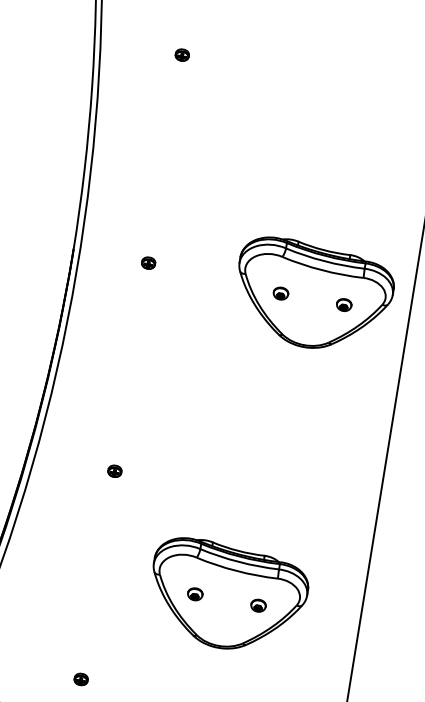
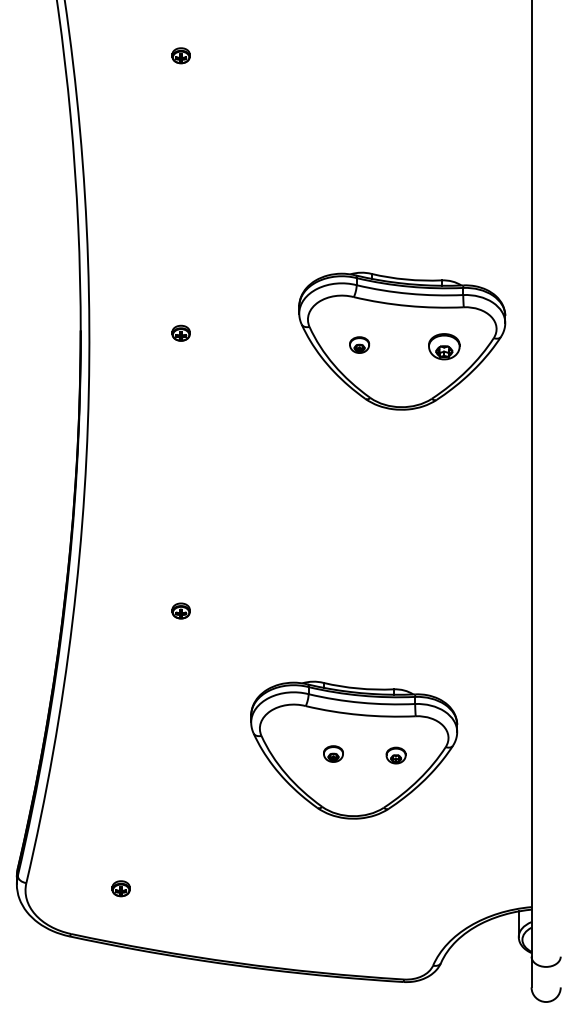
part: (343, 304) -> (443, 346), size x1.6
part: (195, 593) -> (333, 753), moved
part: (80, 679) -> (120, 888), moved

